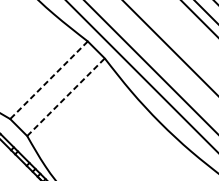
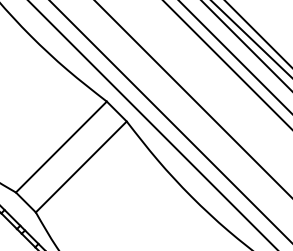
line: (49, 80) -> (61, 147), dashed -> solid
line: (66, 96) -> (81, 166), dashed -> solid

